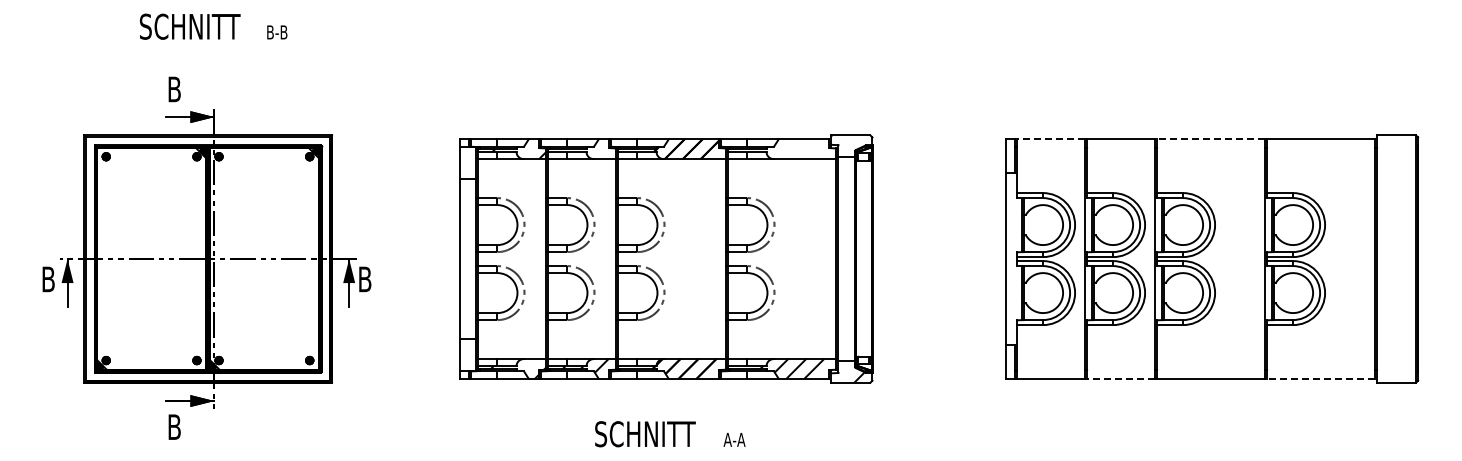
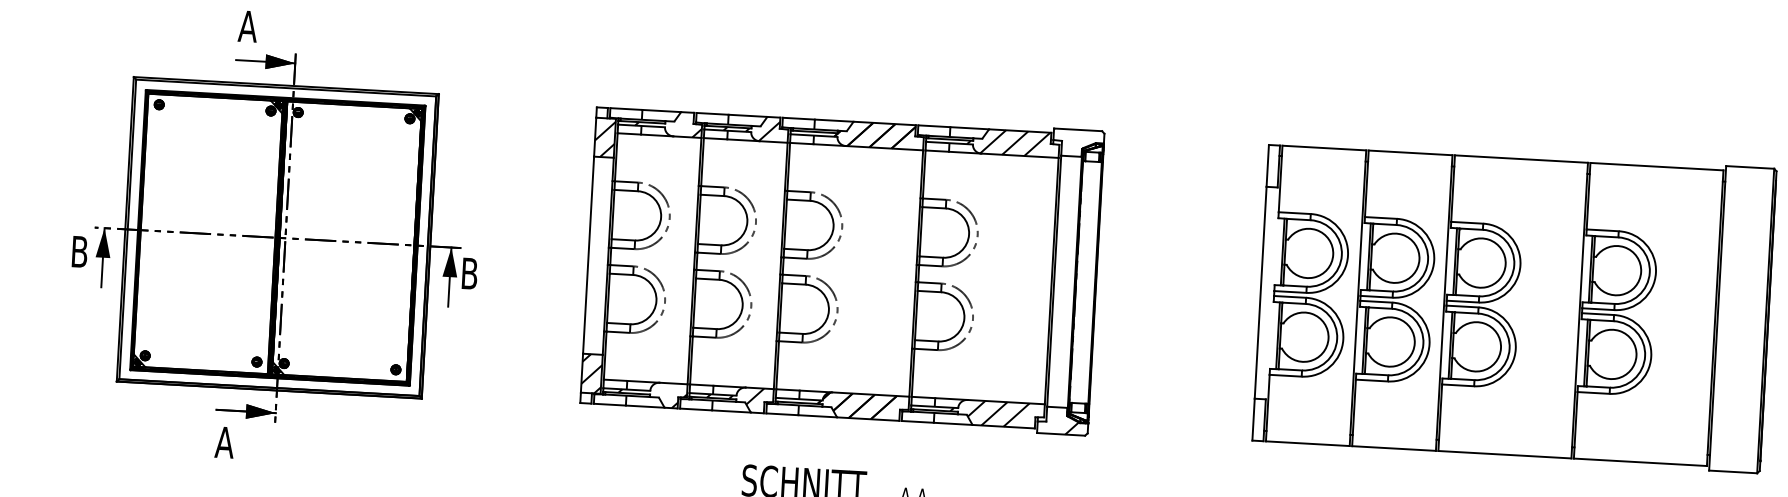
text: (174, 89) -> (248, 26), B -> A
line: (1051, 139) -> (1324, 148), dashed -> solid
line: (1211, 139) -> (1521, 159), dashed -> solid
hatch: (794, 149) -> (1007, 143), added
hatch: (578, 150) -> (741, 129), added
hatch: (468, 163) -> (605, 138), added
hatch: (468, 354) -> (591, 373), added
line: (1121, 379) -> (1394, 449), dashed -> solid
line: (1321, 379) -> (1640, 462), dashed -> solid
text: (174, 426) -> (224, 441), B -> A

